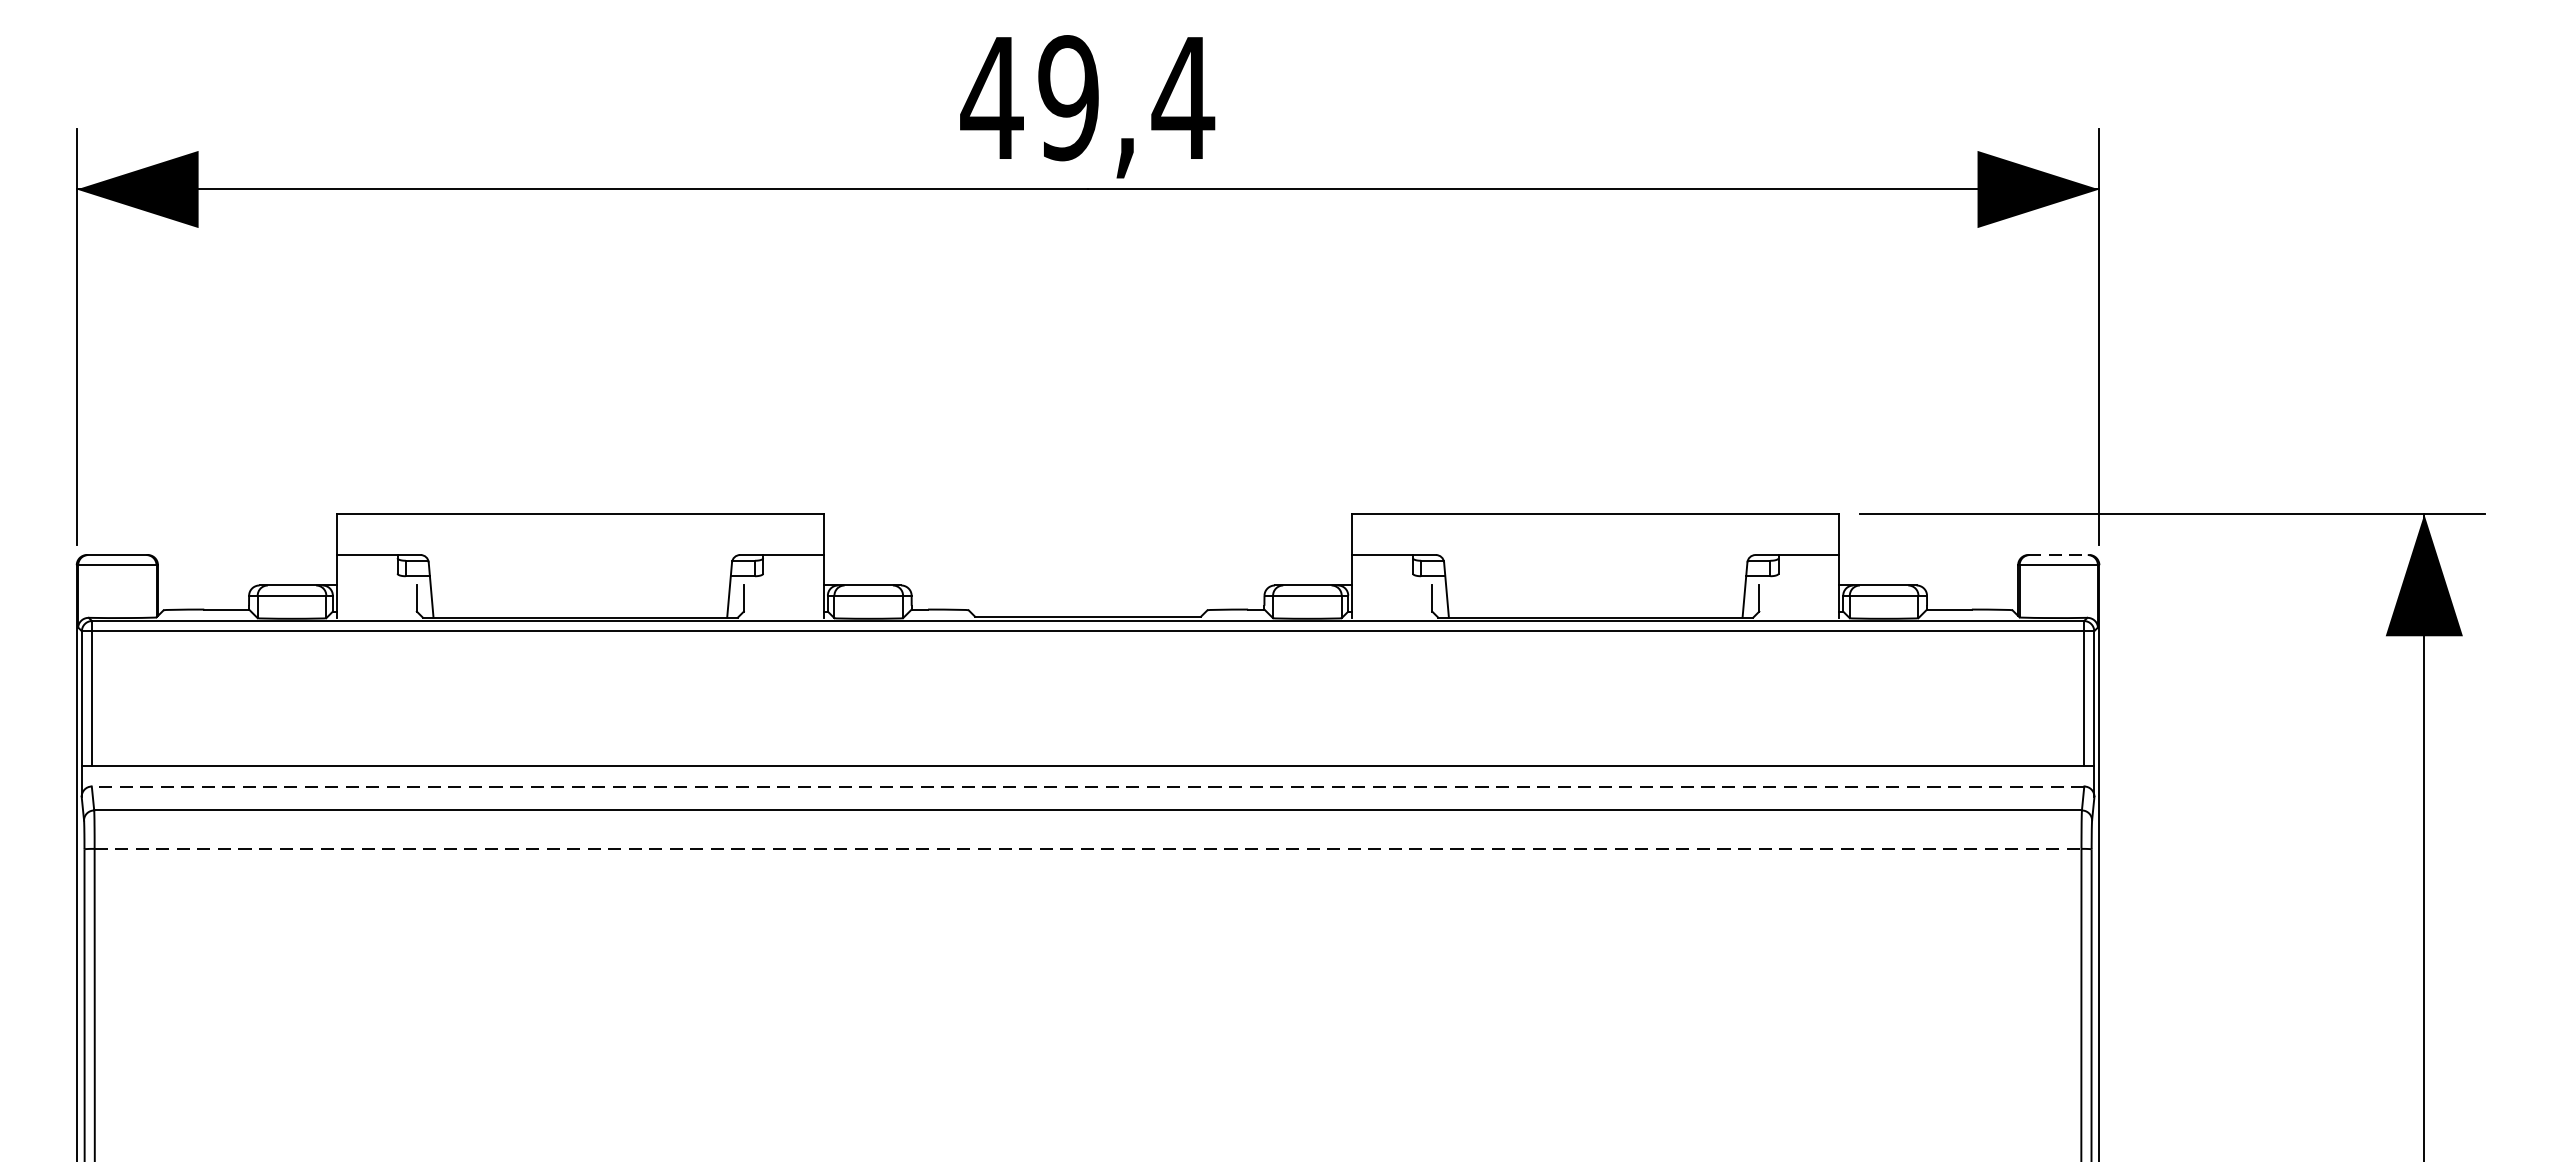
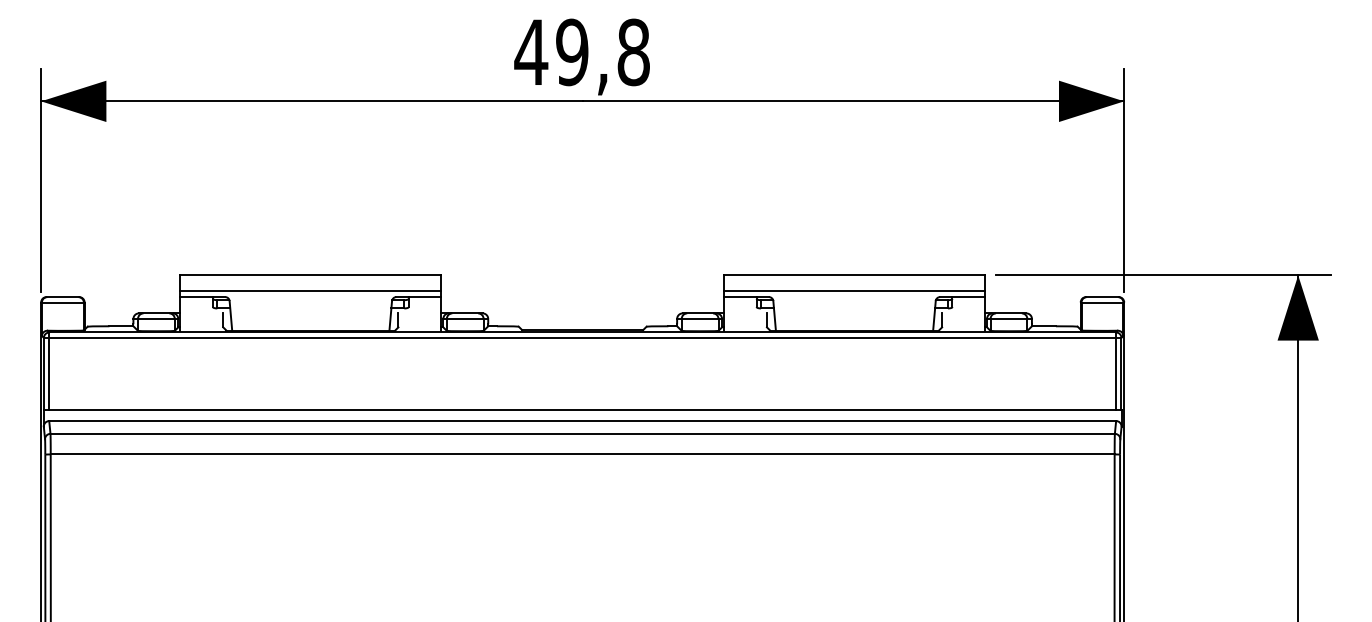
text: (1182, 98) -> (633, 52), 49,4 -> 49,8
line: (579, 542) -> (310, 290), added
line: (1595, 542) -> (854, 290), added
line: (2058, 555) -> (1102, 297), dashed -> solid
line: (1087, 787) -> (582, 421), dashed -> solid
line: (1087, 848) -> (582, 454), dashed -> solid

